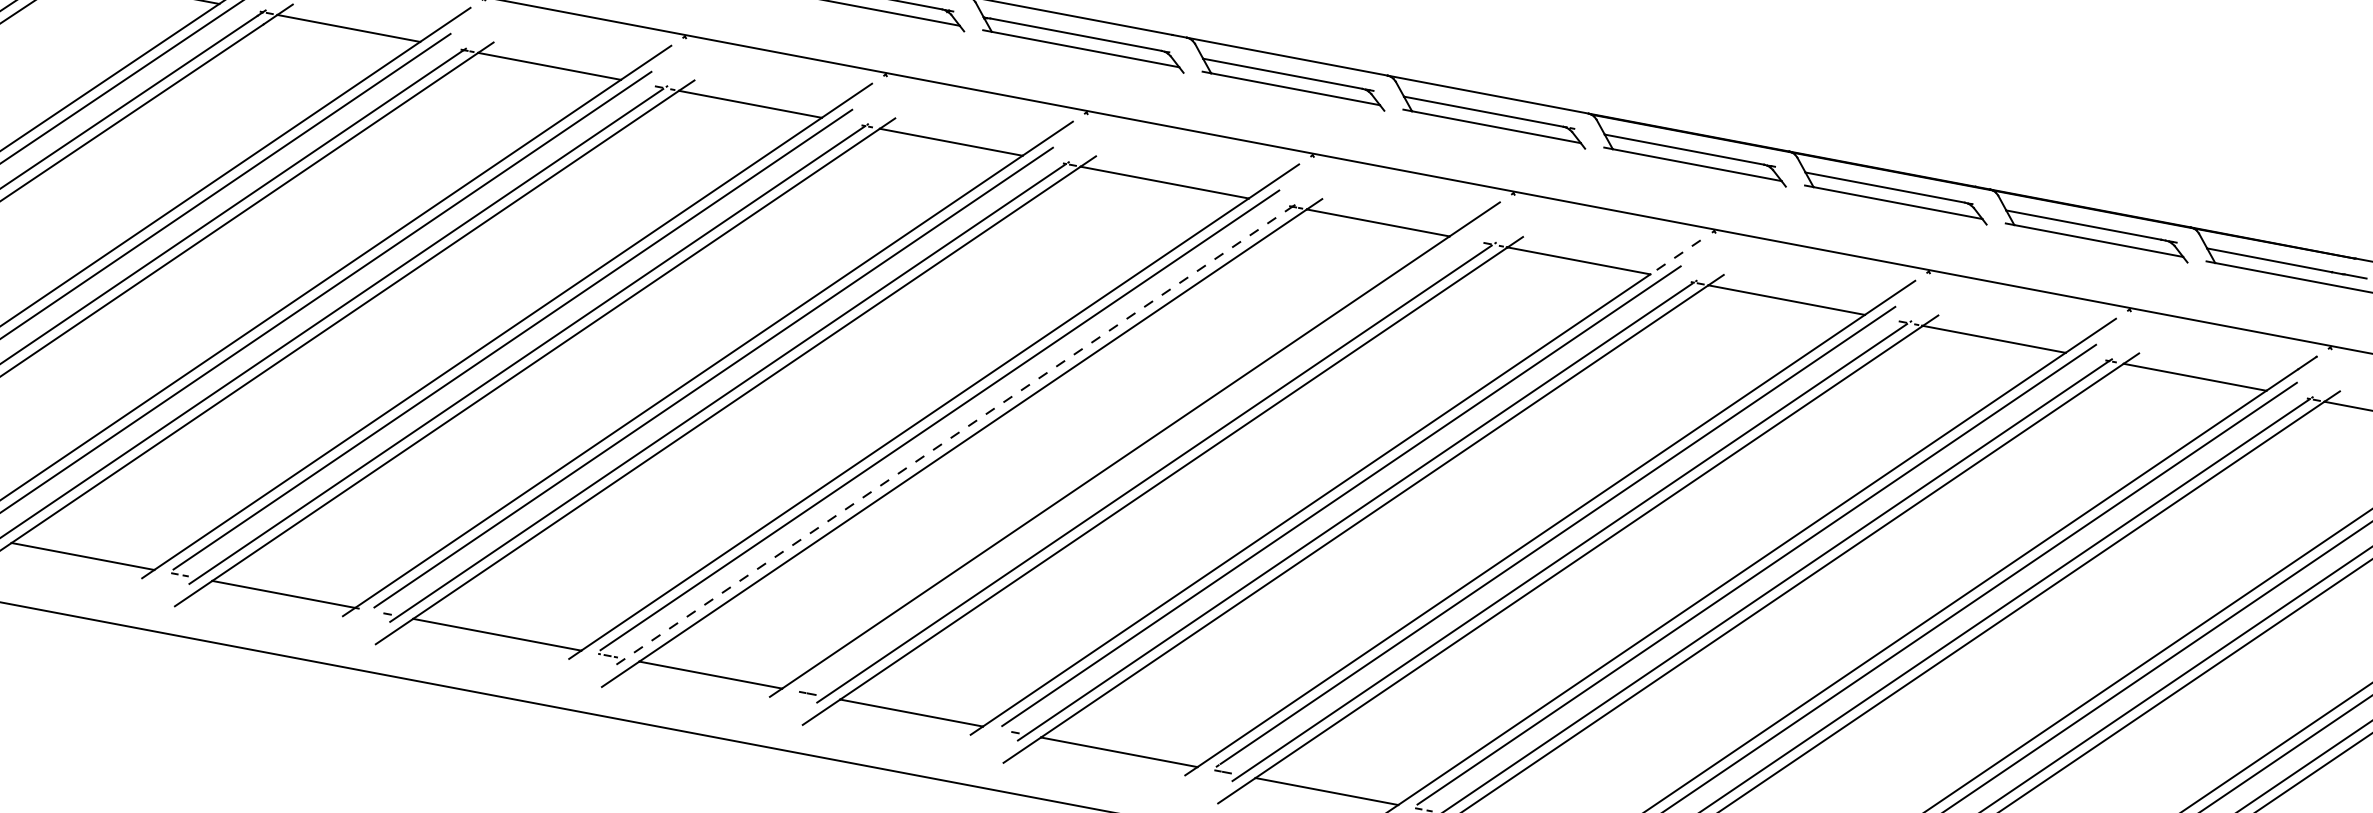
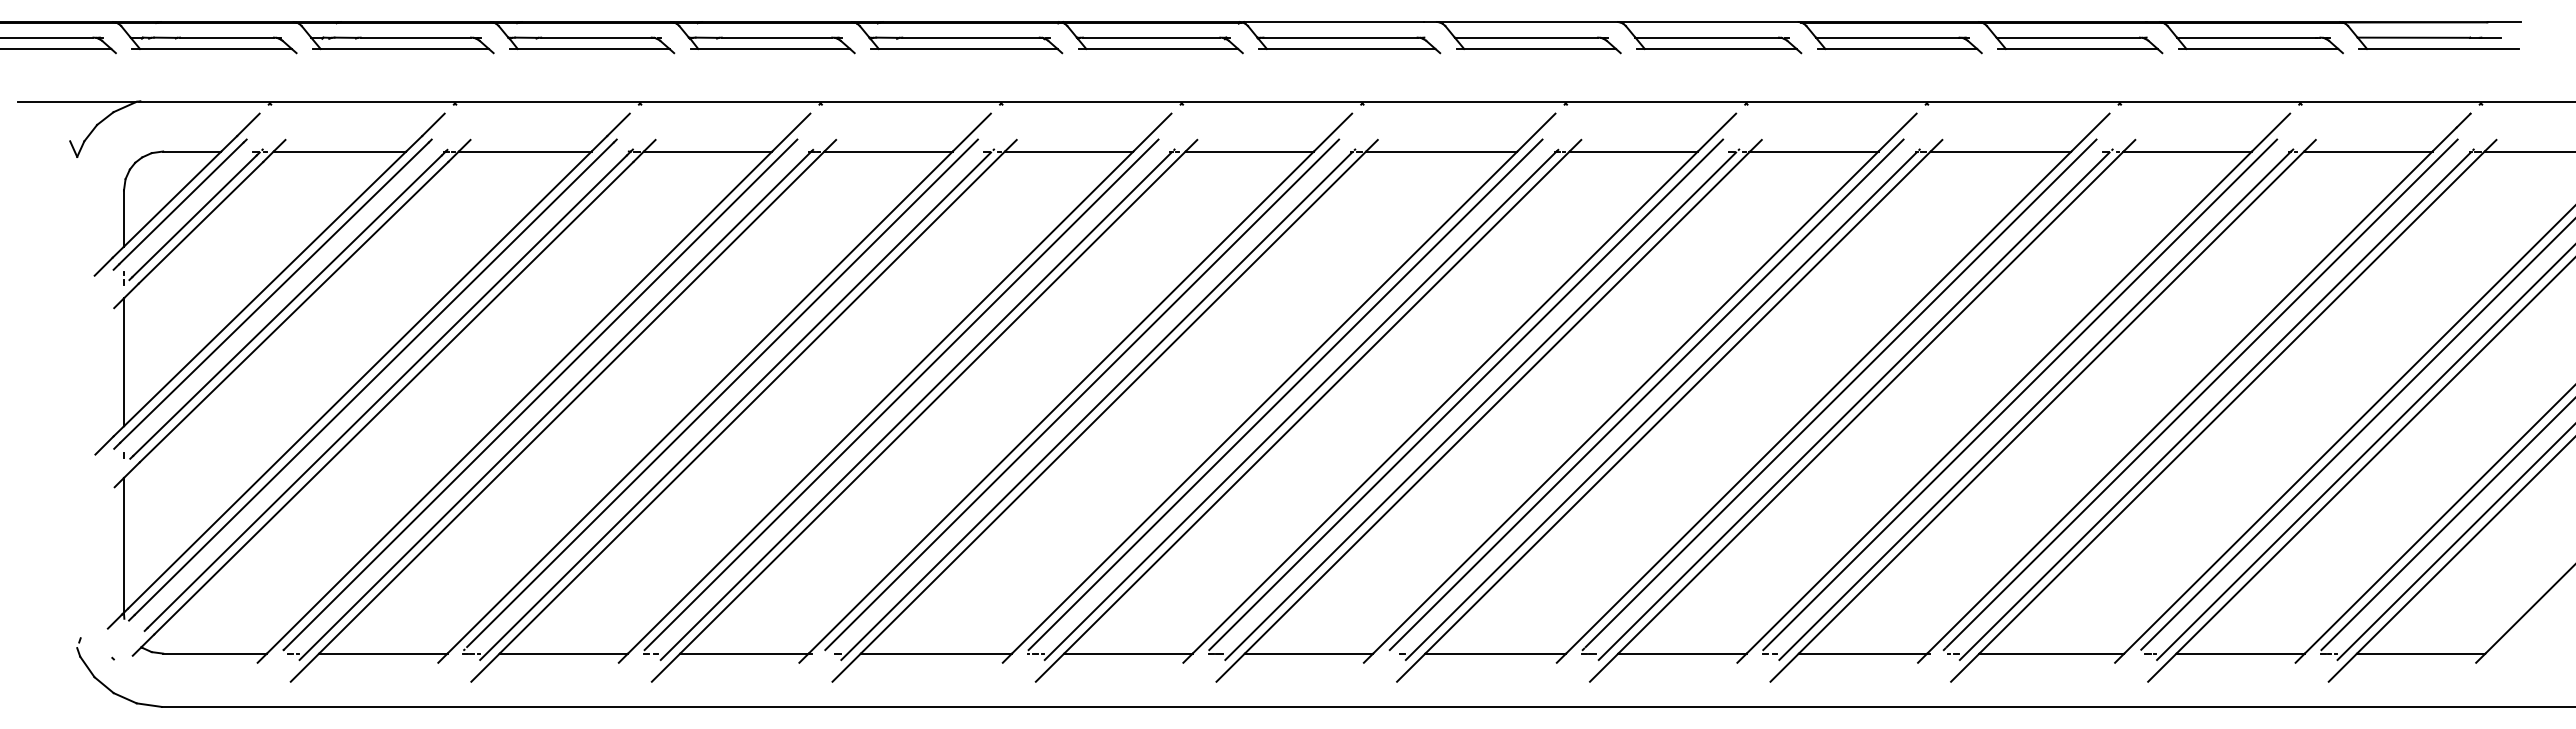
line: (1675, 257) -> (1897, 132), dashed -> solid
line: (954, 435) -> (1300, 405), dashed -> solid
line: (1141, 458) -> (1466, 394), added

